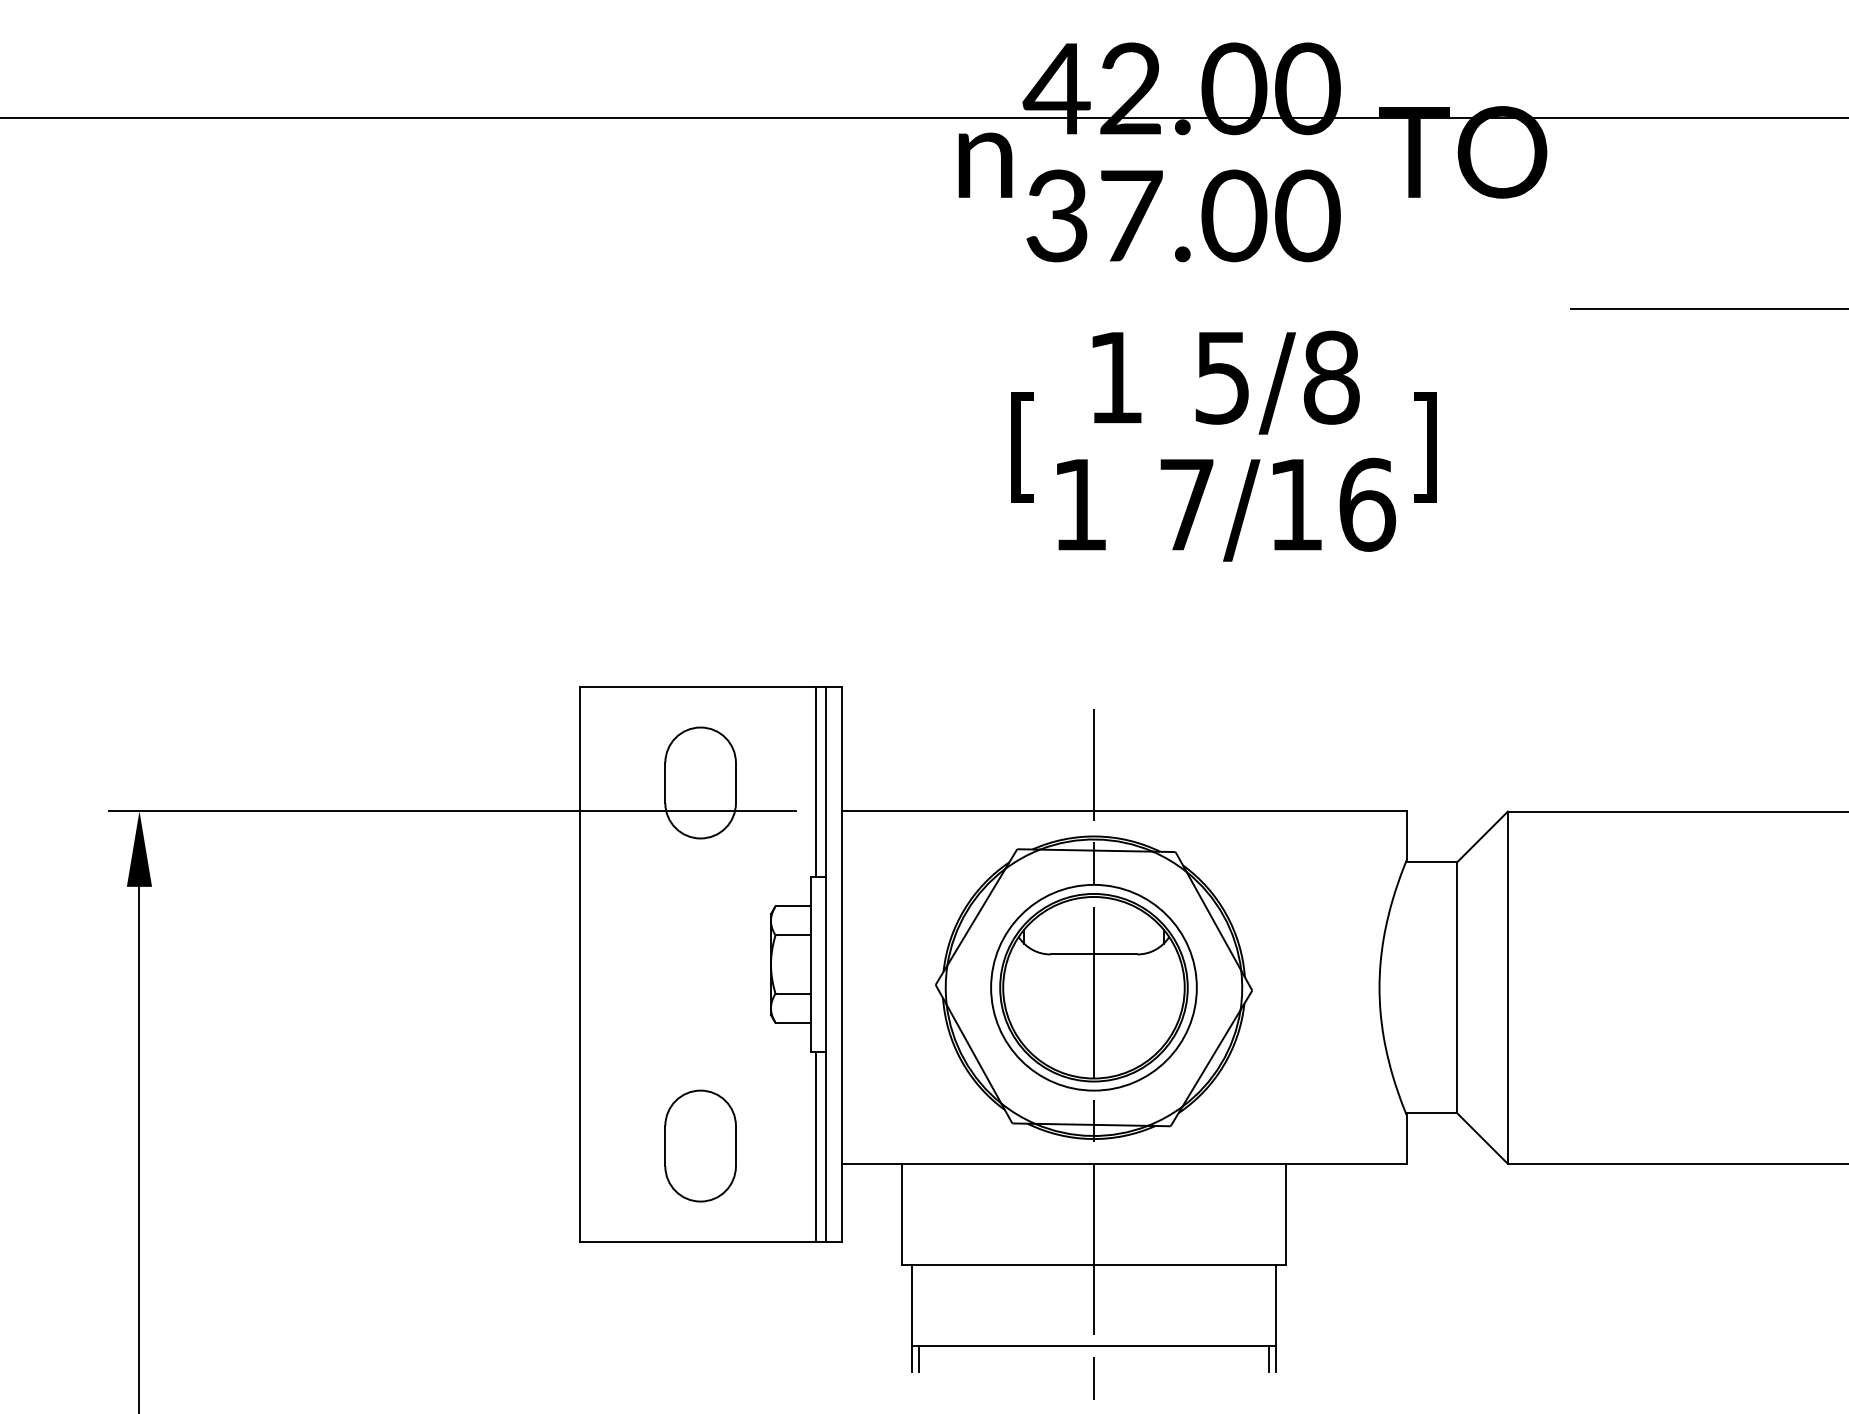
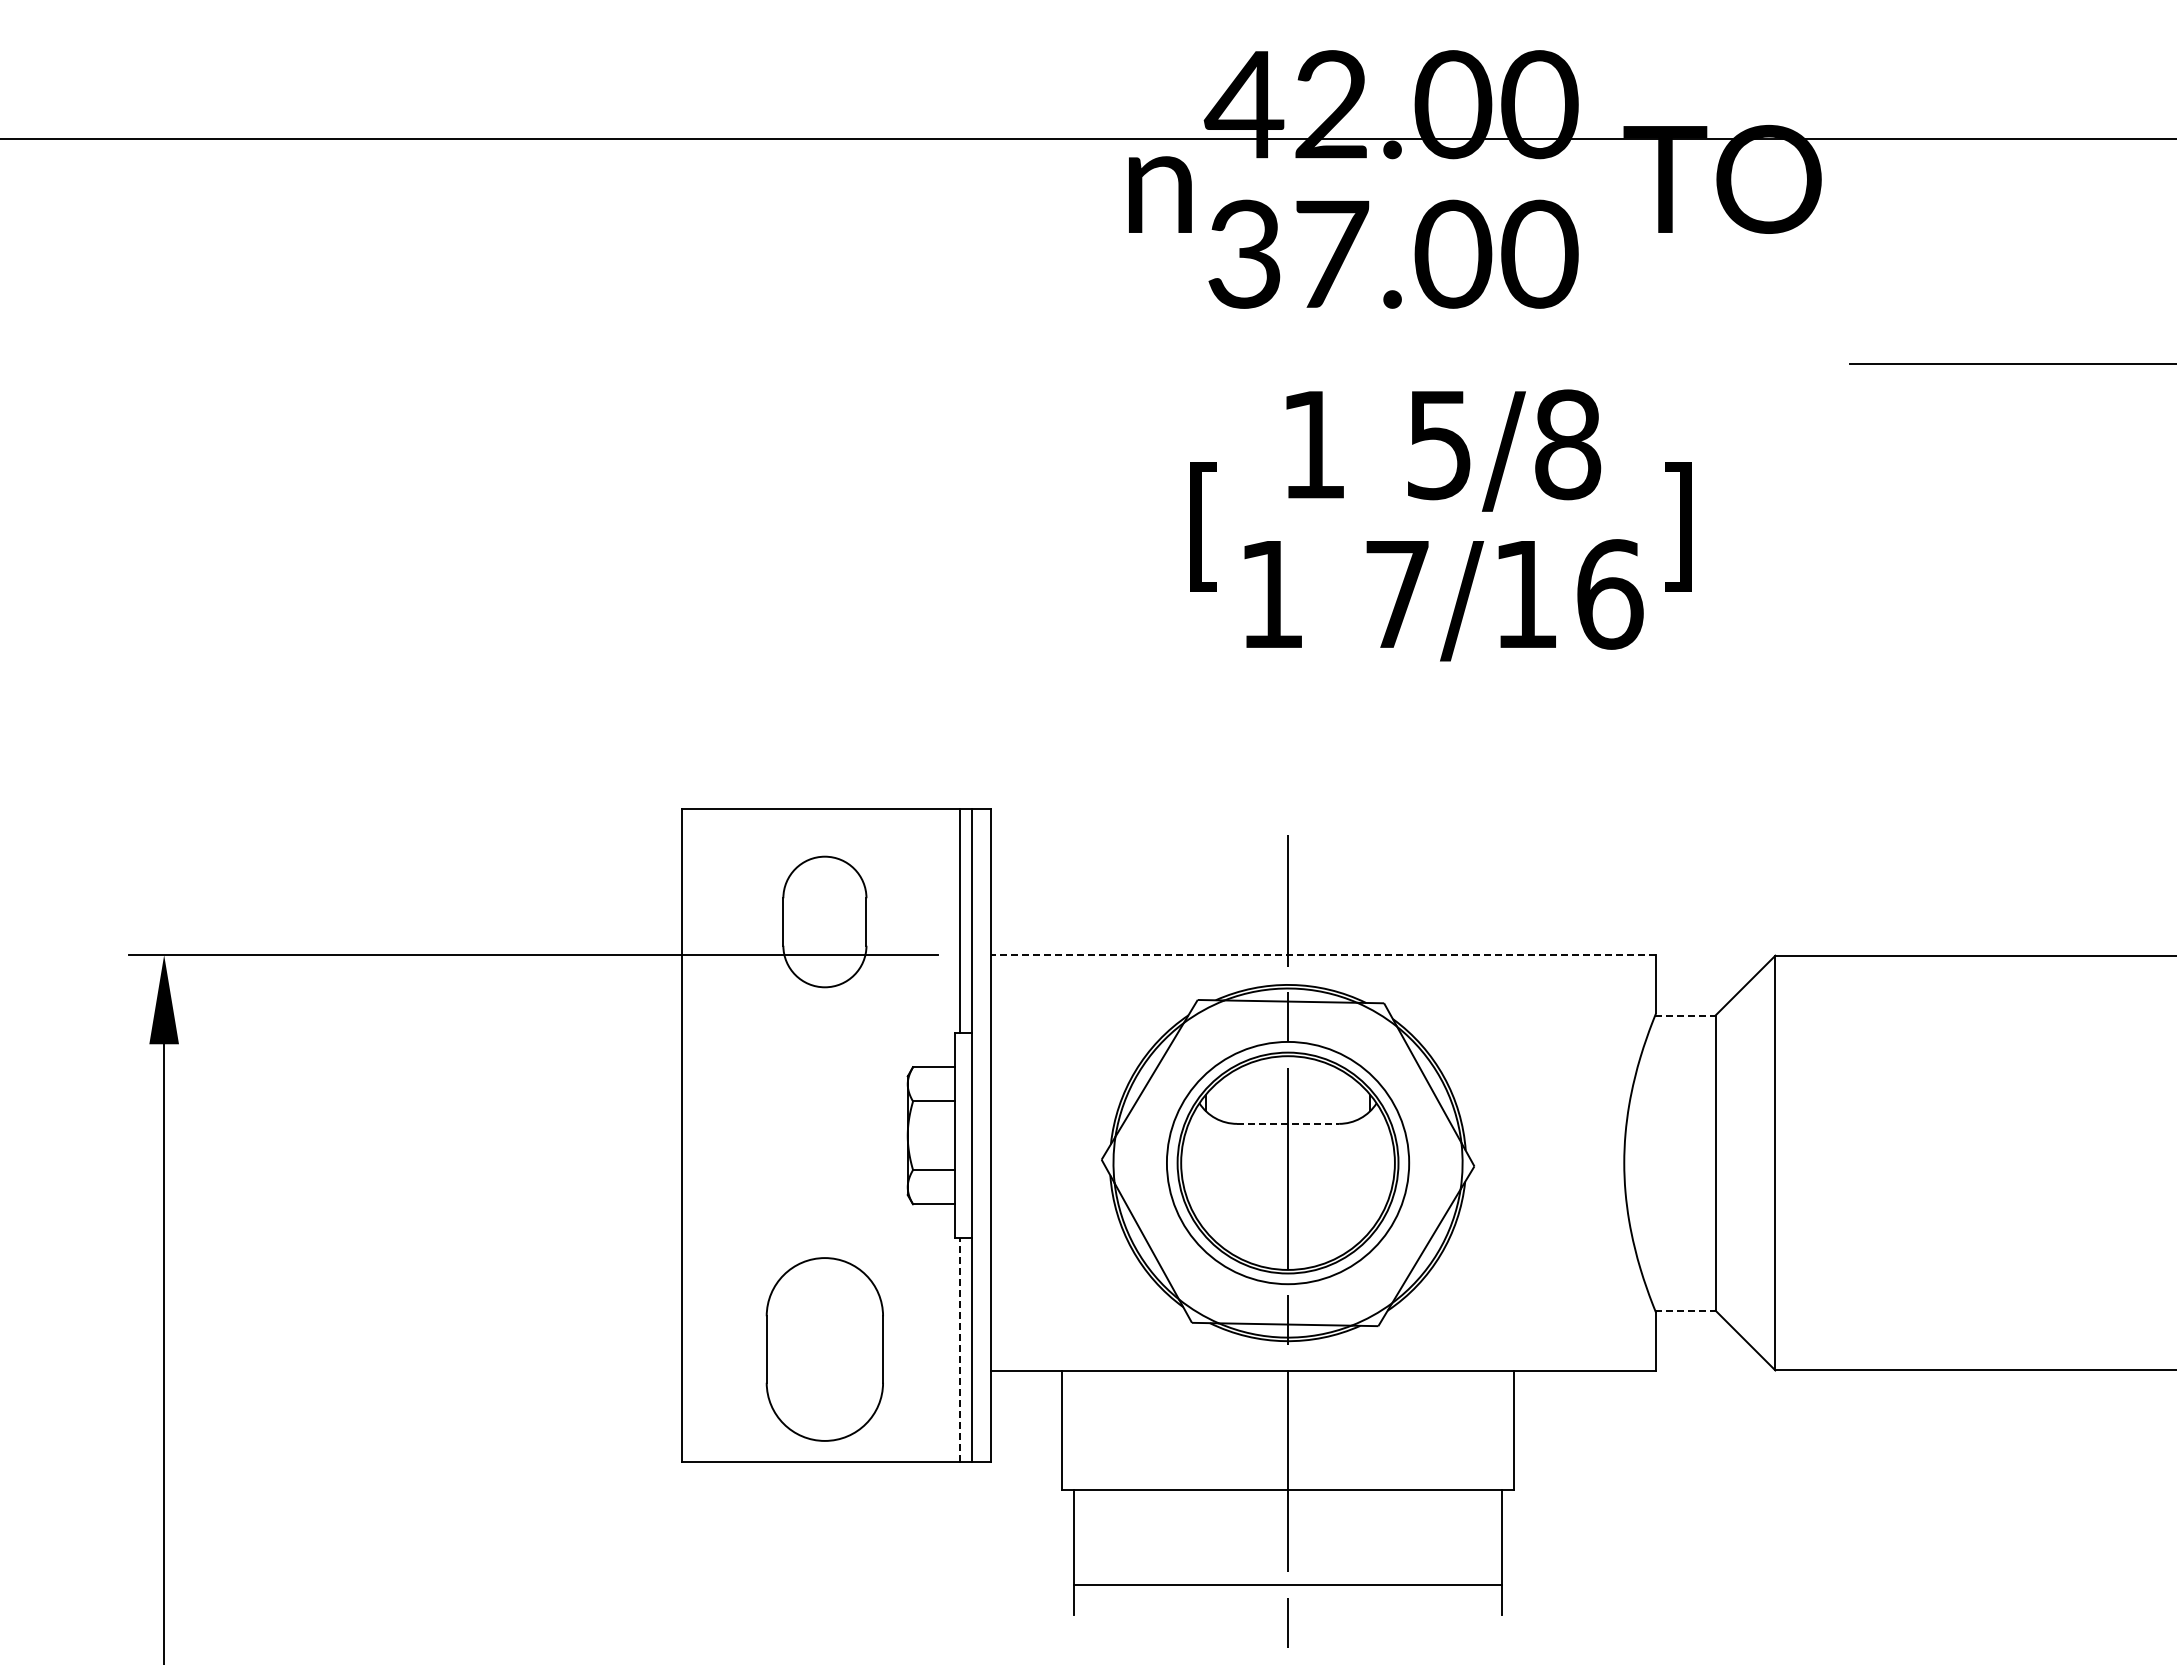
line: (1124, 811) -> (1323, 955), solid -> dashed
line: (1431, 862) -> (1685, 1015), solid -> dashed
line: (1094, 954) -> (1288, 1123), solid -> dashed
line: (1431, 1112) -> (1685, 1310), solid -> dashed
part: (700, 1146) -> (824, 1349), size x1.4
line: (815, 1146) -> (960, 1350), solid -> dashed
line: (918, 1358) -> (1081, 1599), removed
line: (1269, 1358) -> (1494, 1599), removed

